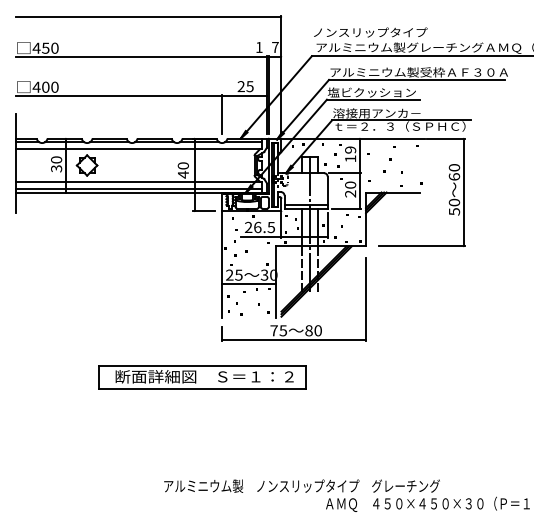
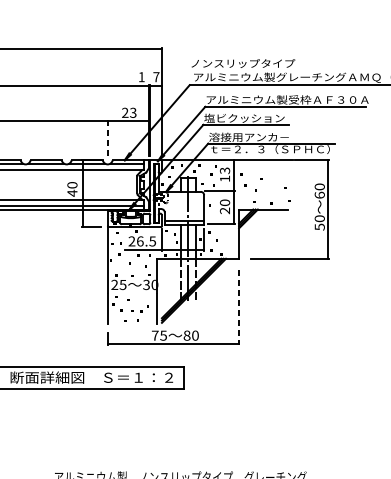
text: (249, 86) -> (132, 112), 25 -> 23
line: (222, 114) -> (108, 138), solid -> dashed
text: (350, 149) -> (224, 170), 19 -> 13
line: (249, 284) -> (132, 293), removed
line: (366, 300) -> (239, 308), solid -> dashed

